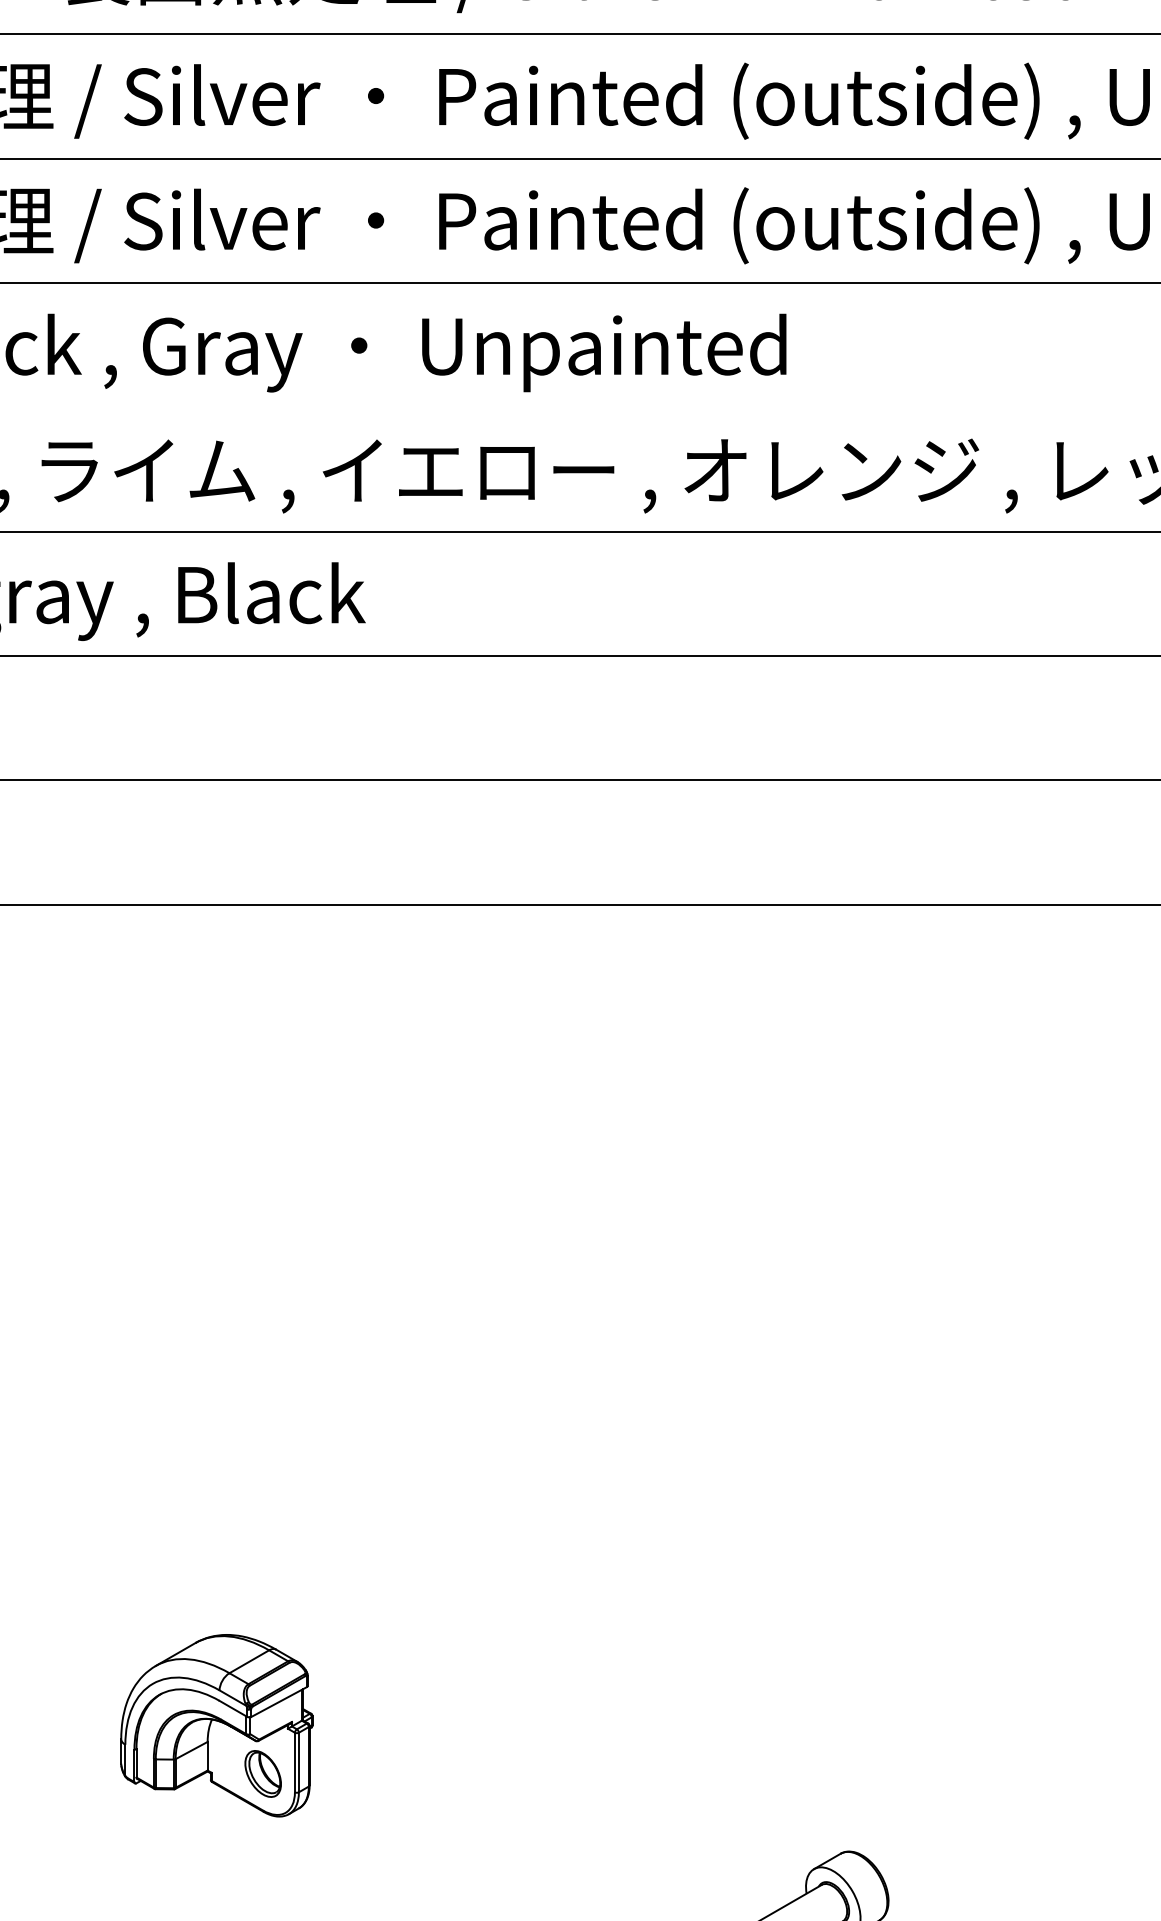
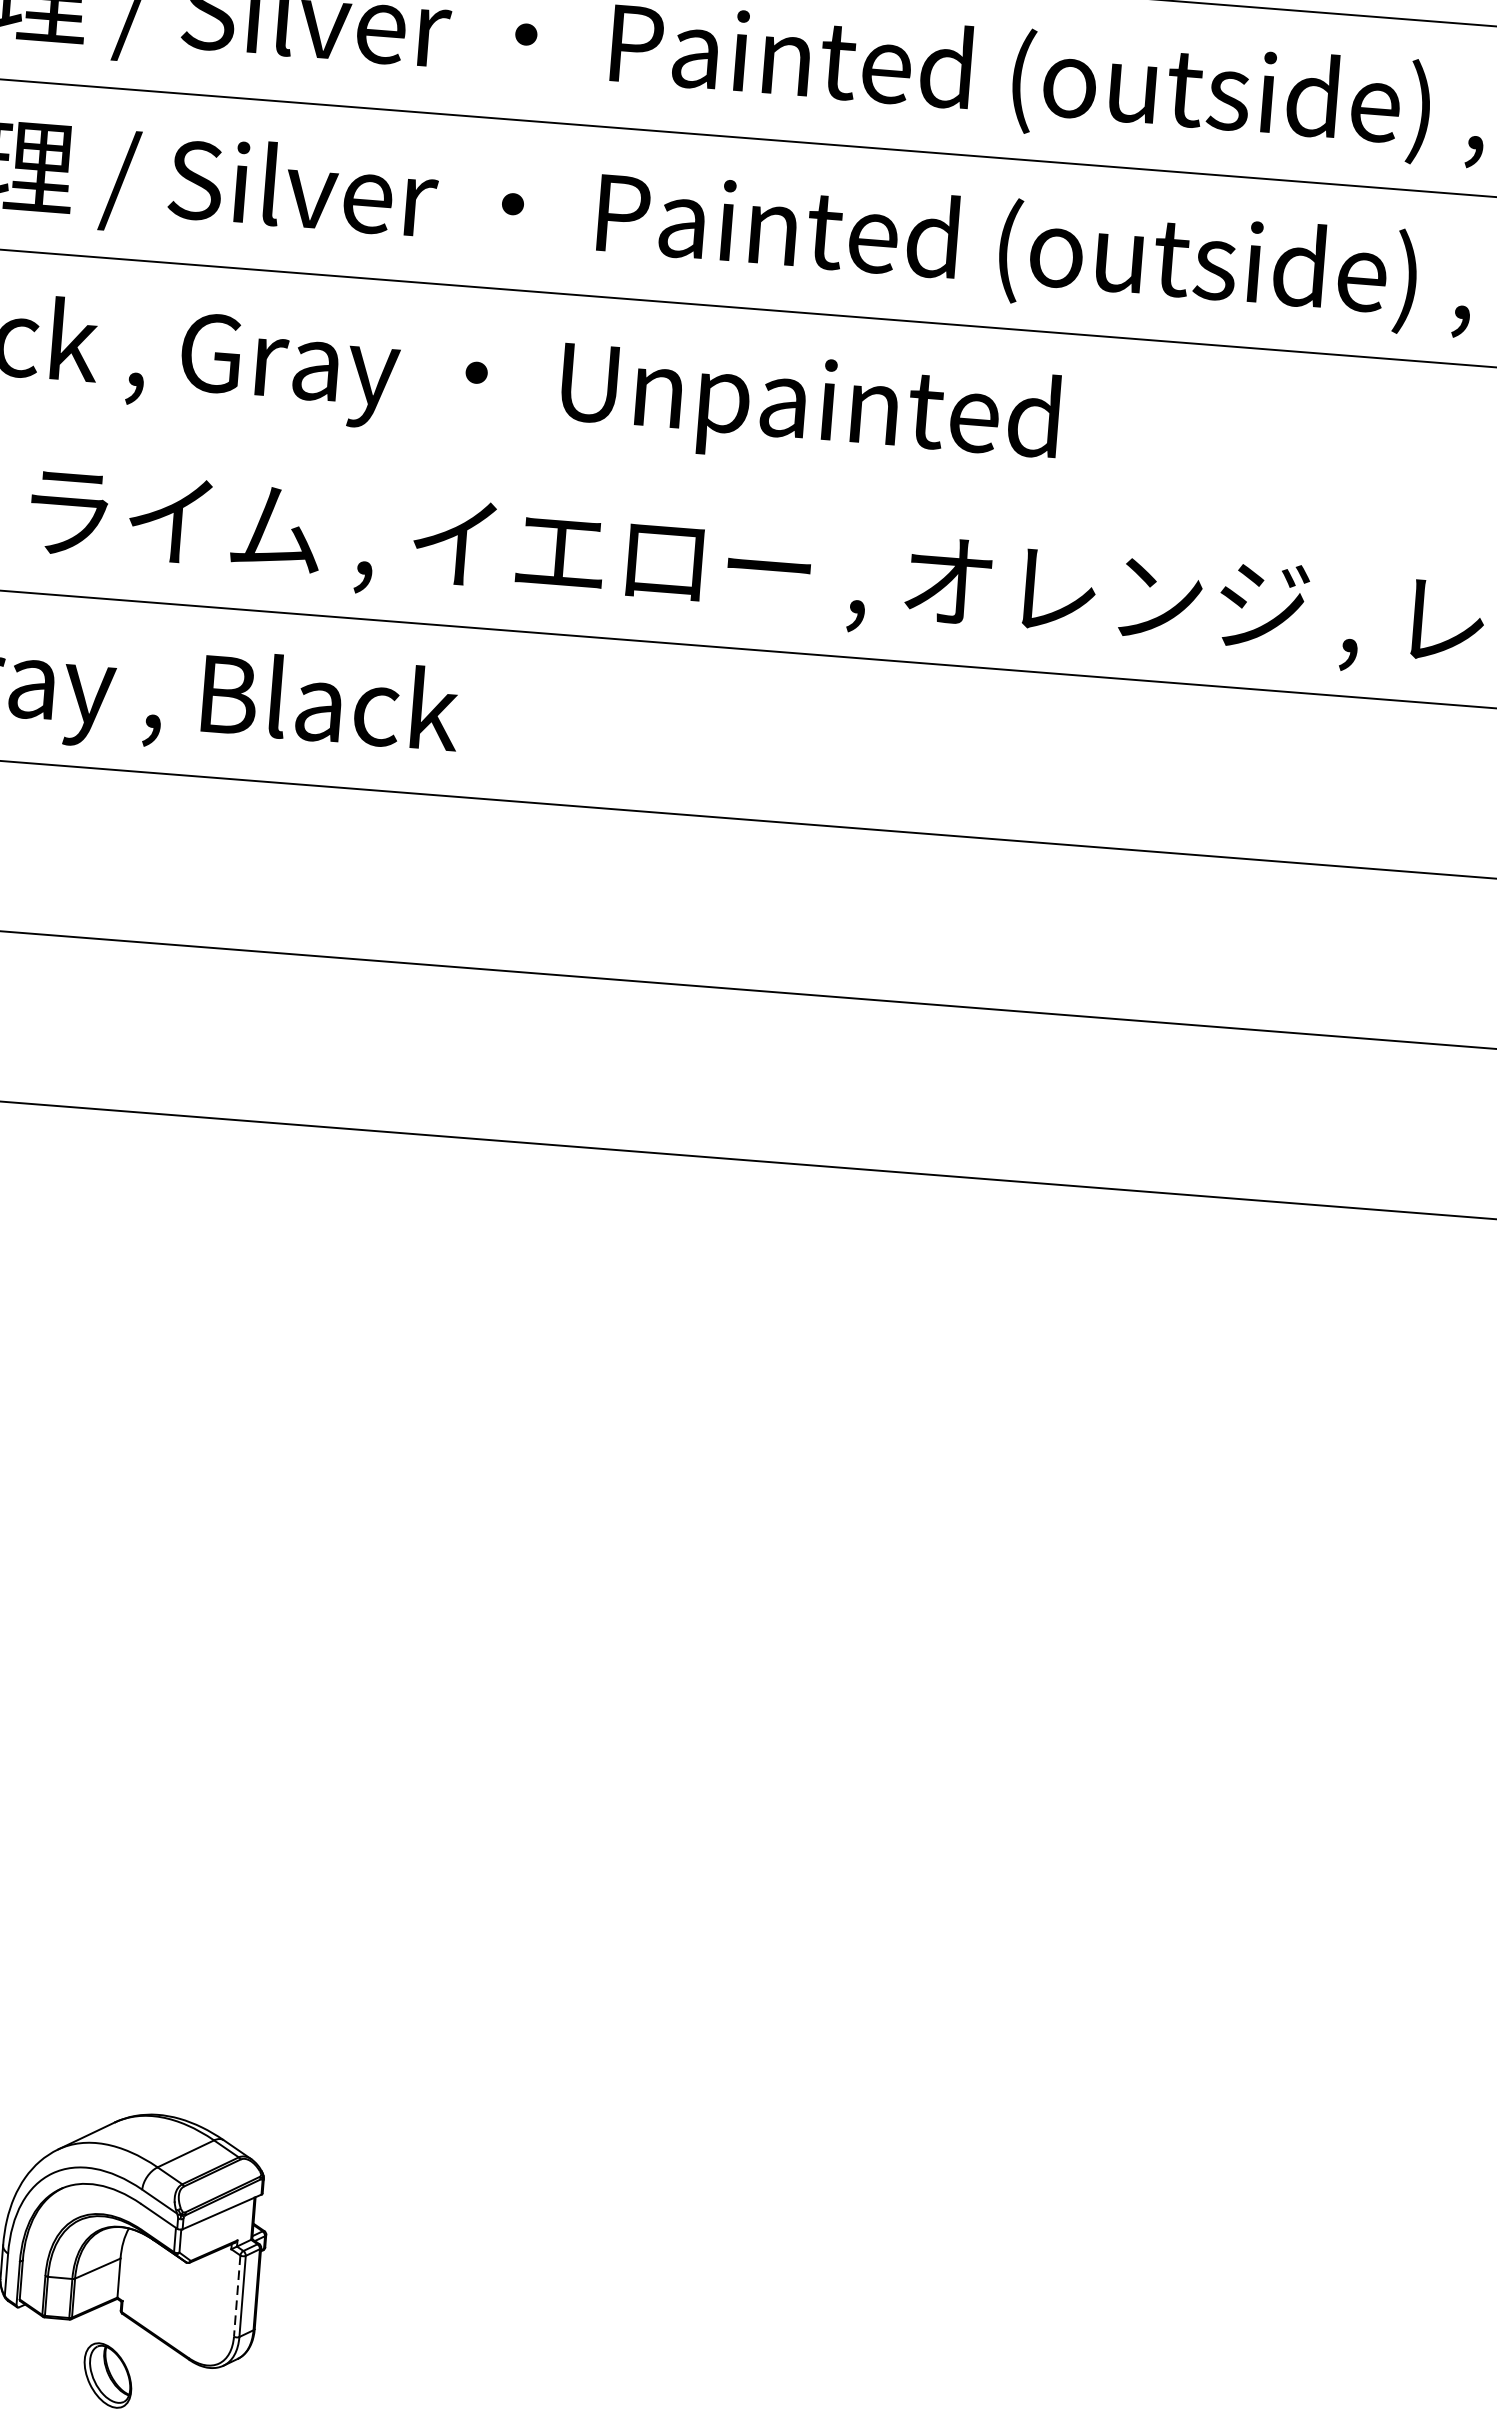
line: (294, 1762) -> (236, 2295), solid -> dashed
part: (262, 1773) -> (107, 2374), moved

